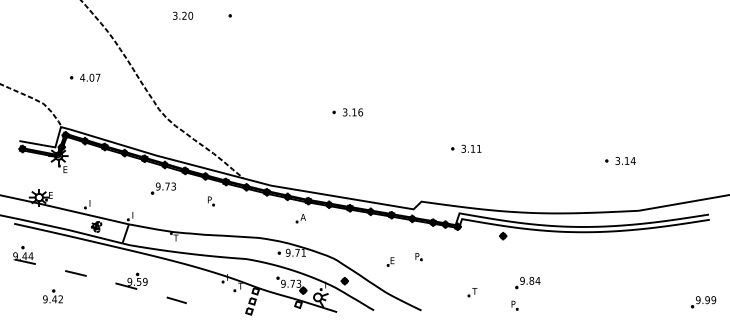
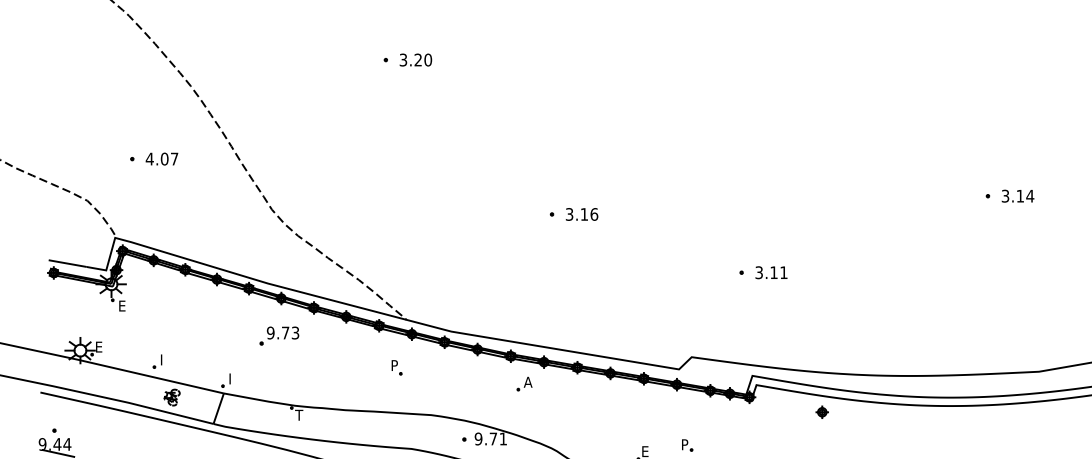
text: (183, 15) -> (416, 59), moved
part: (620, 160) -> (1009, 195), moved
part: (211, 201) -> (397, 368), moved
part: (300, 218) -> (523, 384), moved

